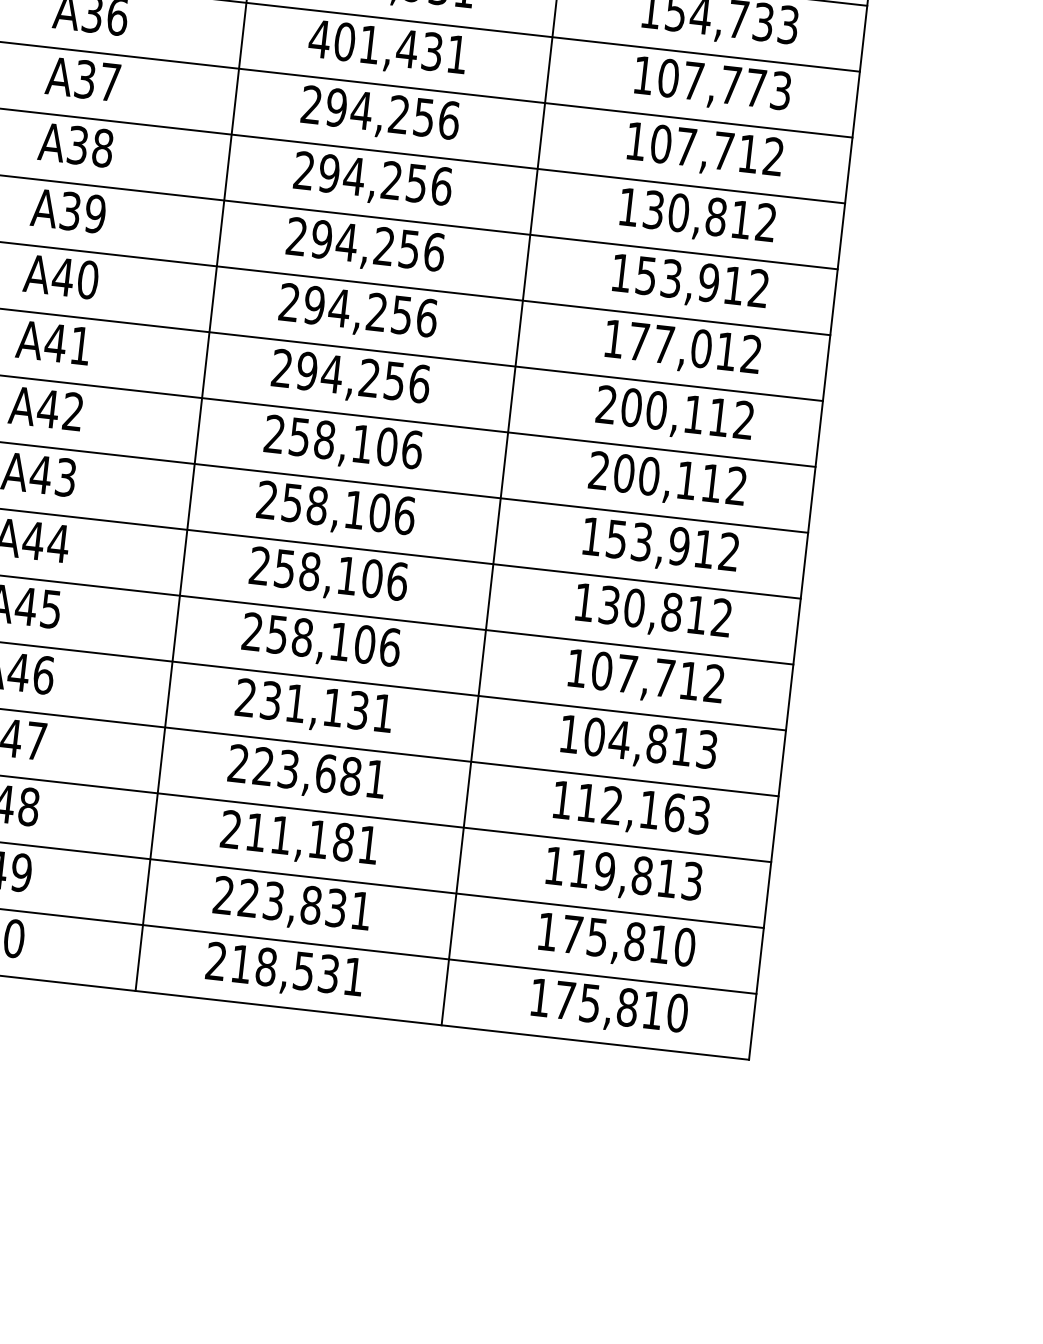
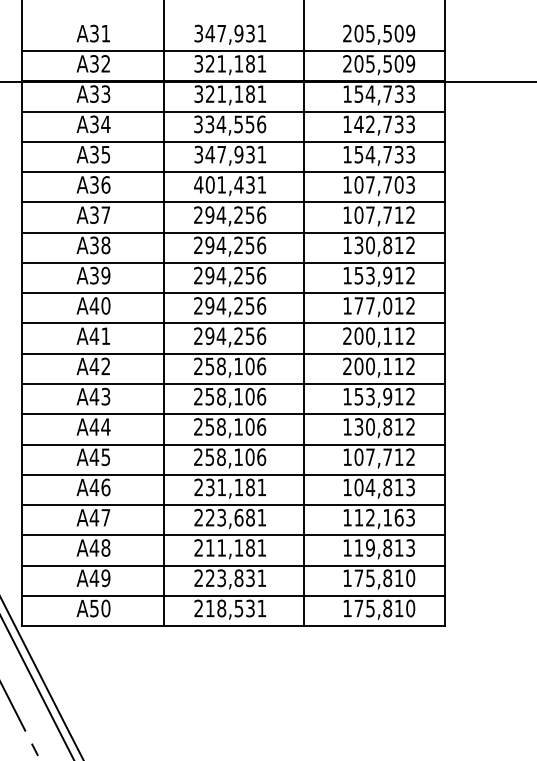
text: (754, 86) -> (398, 184), 107,773 -> 107,703
text: (358, 710) -> (250, 487), 231,131 -> 231,181

